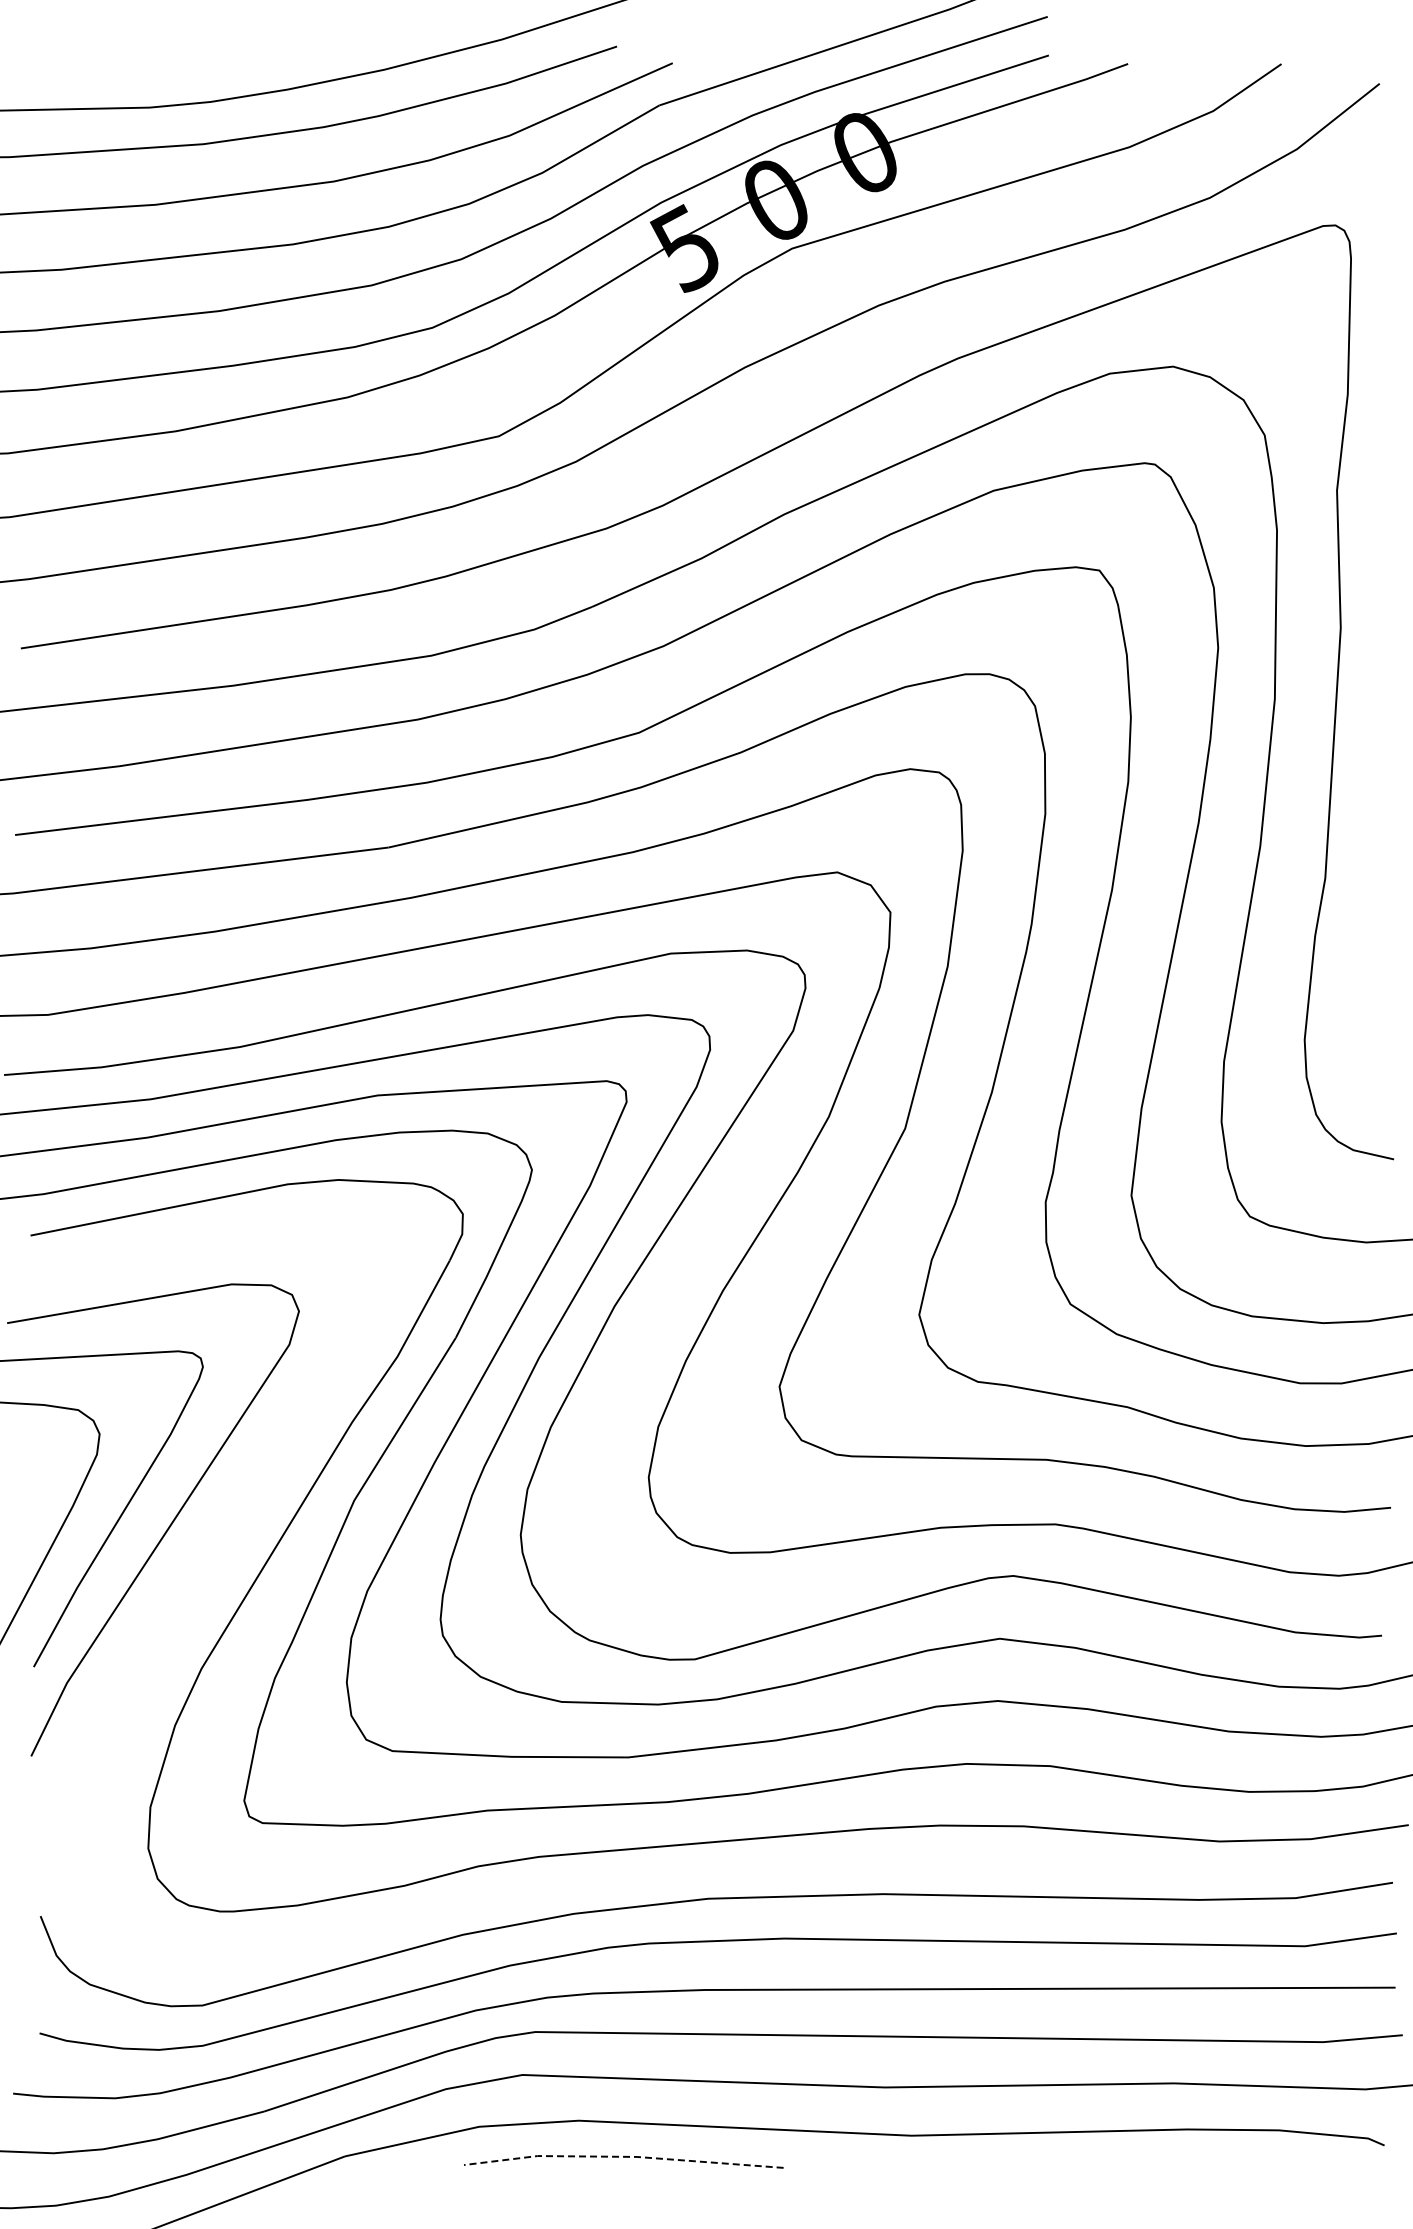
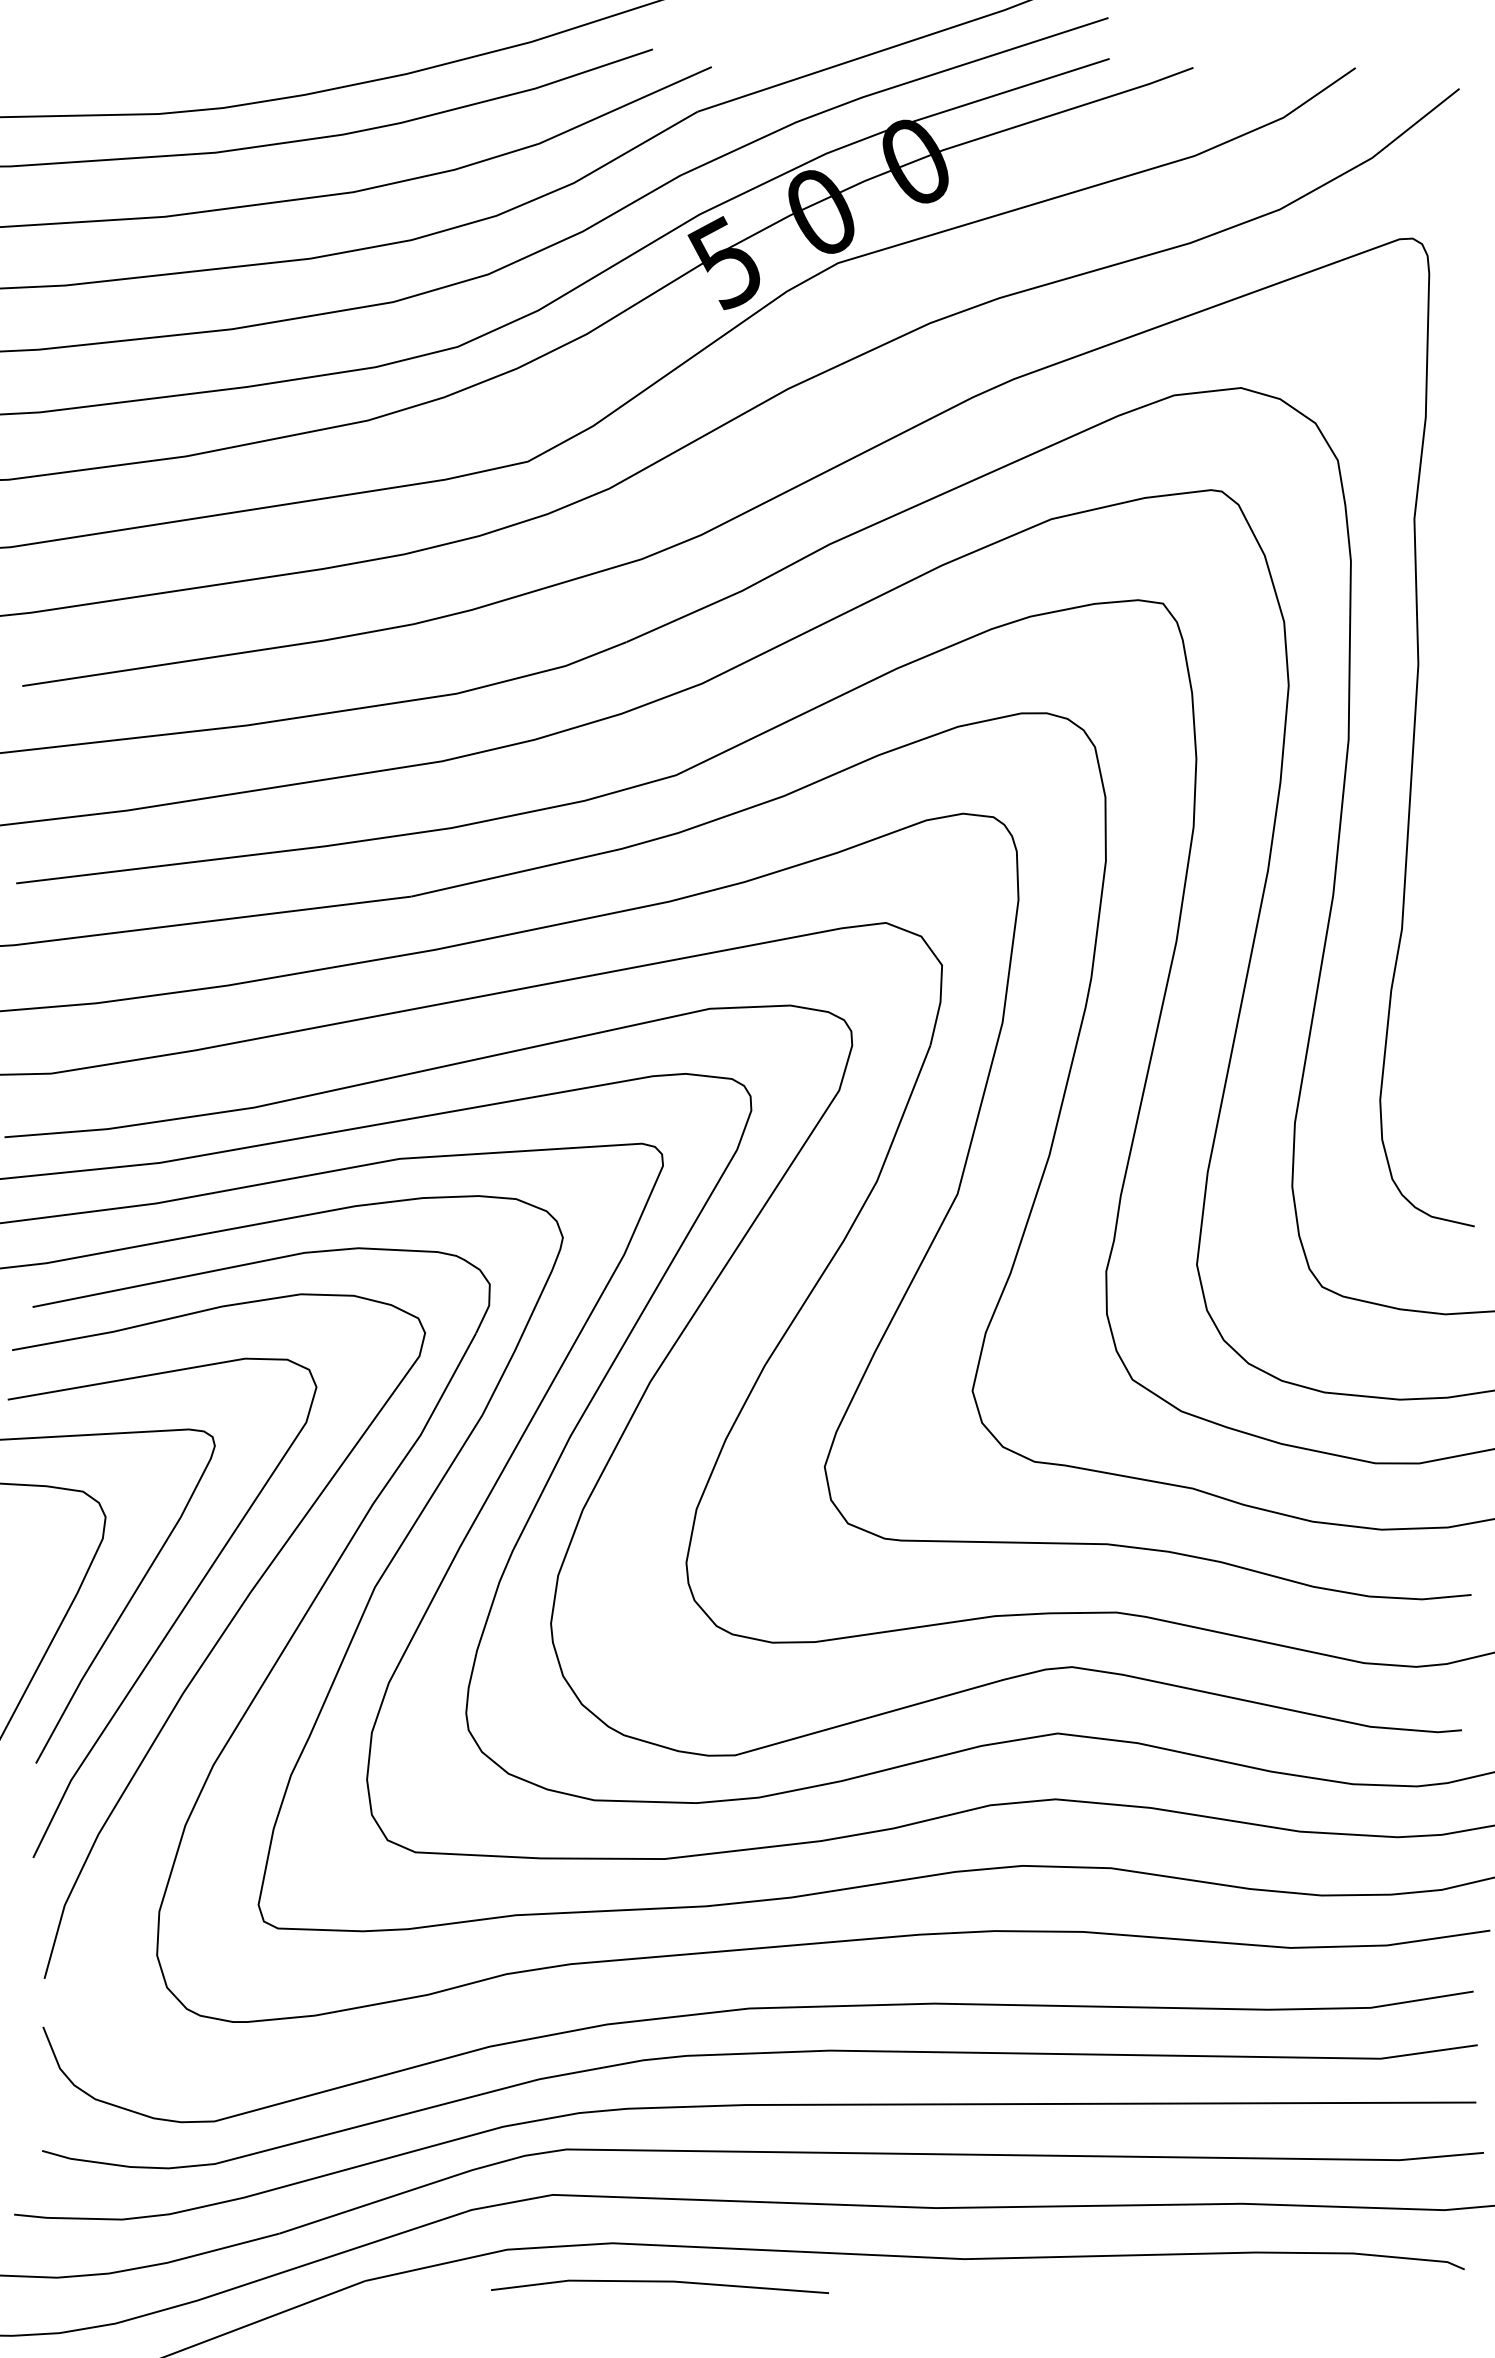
curve: (207, 1547) -> (219, 1636), added
line: (623, 2156) -> (659, 2281), dashed -> solid

